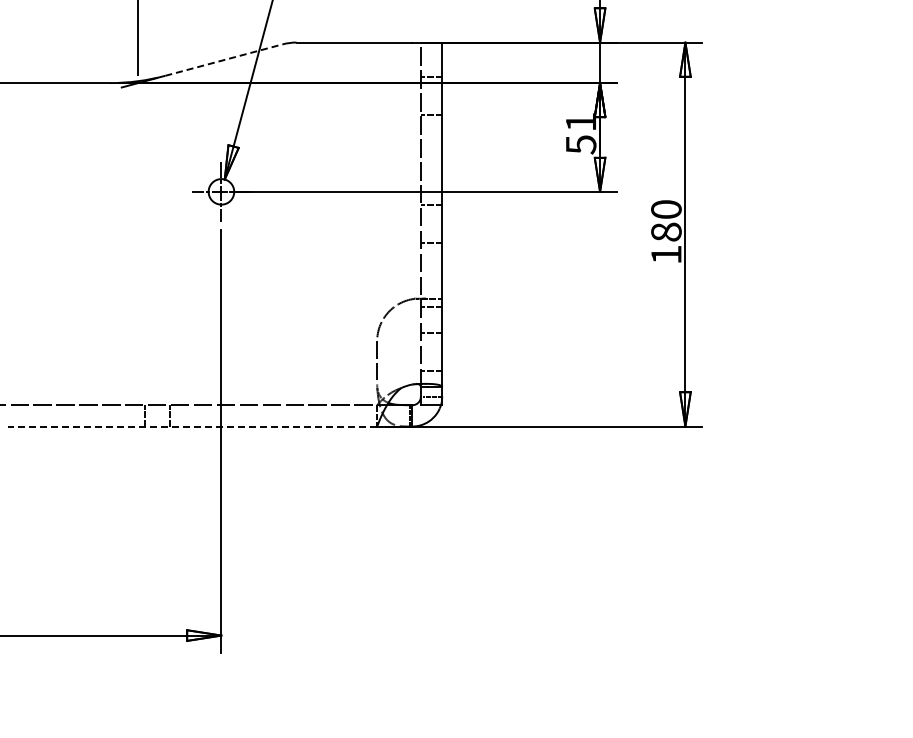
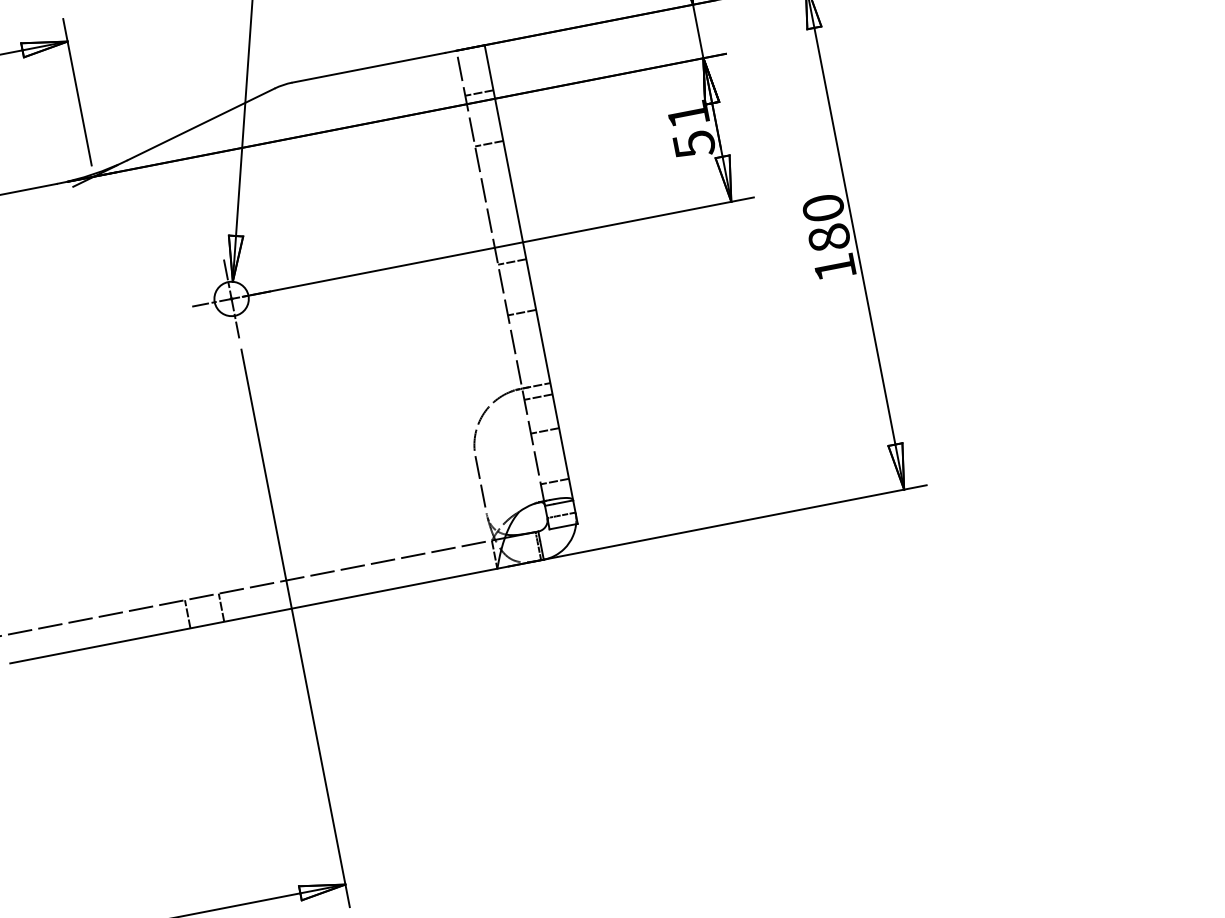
line: (224, 60) -> (201, 124), dashed -> solid
line: (192, 426) -> (253, 616), dashed -> solid

